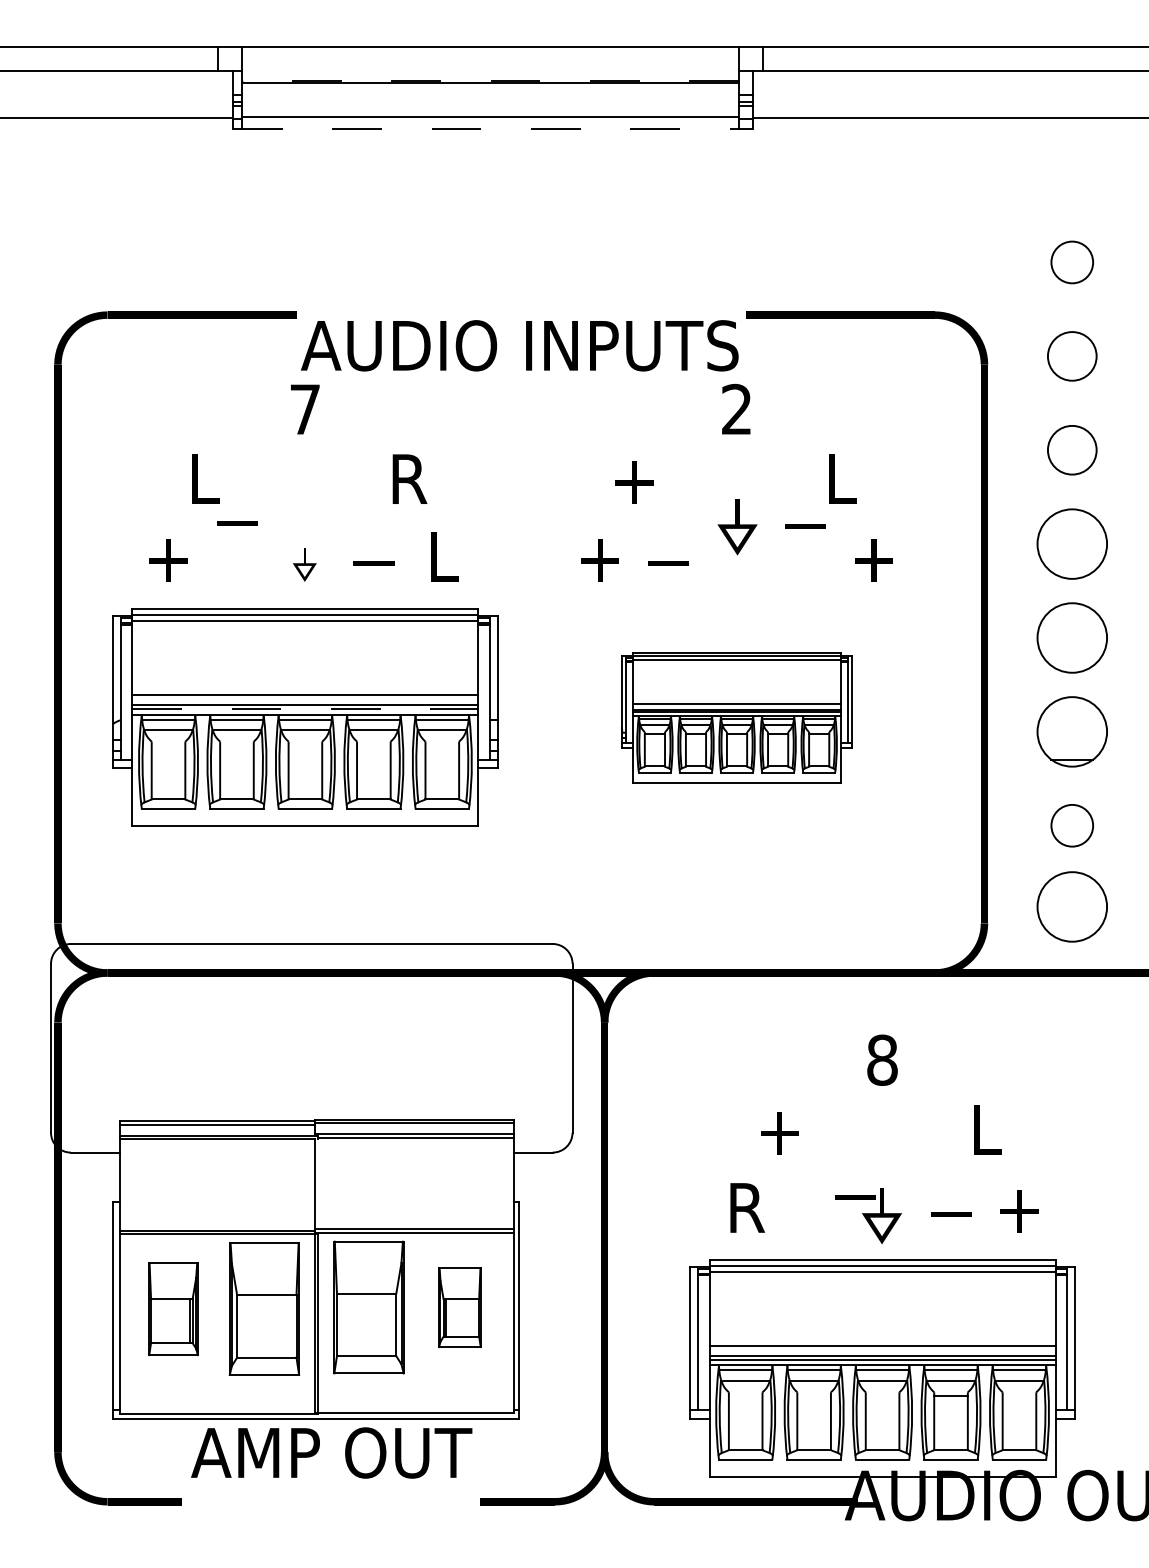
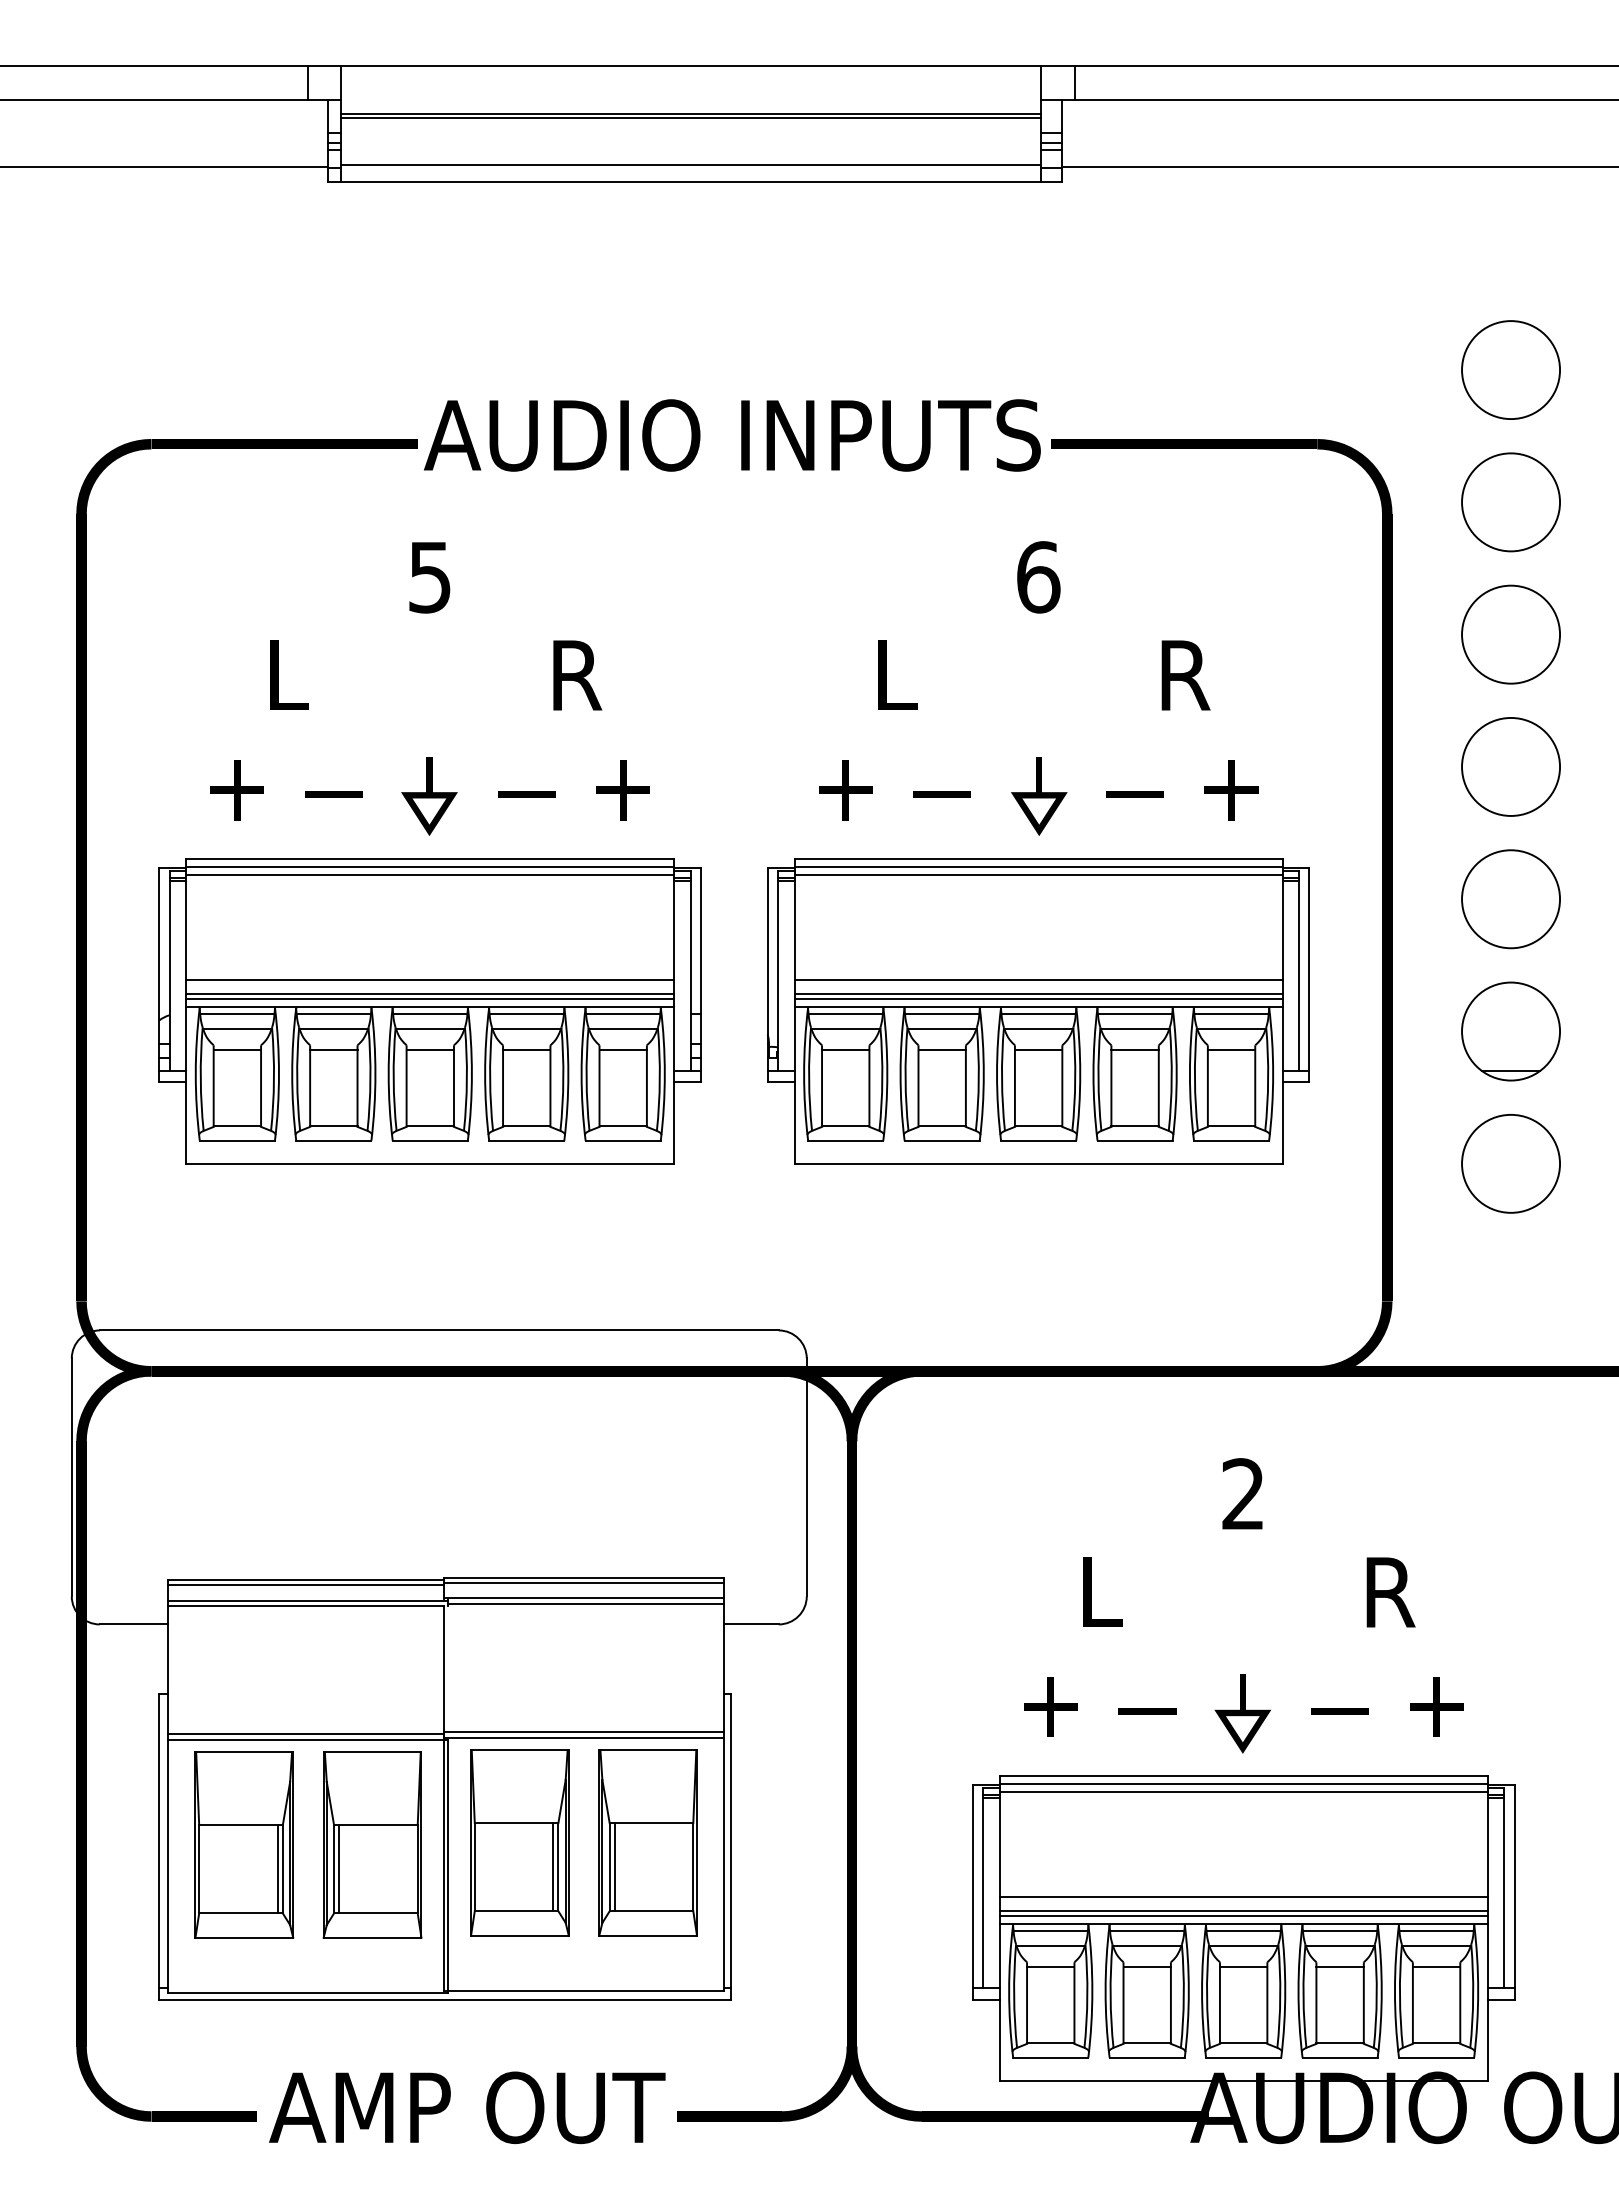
line: (490, 80) -> (691, 113), dashed -> solid
line: (492, 129) -> (694, 182), dashed -> solid
circle: (1071, 262) -> (1510, 369), size x1.67
text: (519, 345) -> (732, 435), moved
circle: (1071, 356) -> (1510, 502), size x1.43
text: (304, 409) -> (429, 577), 7 -> 5
text: (736, 409) -> (1038, 577), 2 -> 6
circle: (1072, 450) -> (1511, 634), size x1.43
text: (634, 478) -> (893, 674), + -> L
text: (841, 479) -> (1185, 675), L -> R
line: (236, 523) -> (333, 794), moved
line: (805, 526) -> (1134, 794), moved
part: (737, 527) -> (1039, 796), moved
text: (441, 557) -> (622, 785), L -> +
part: (304, 565) -> (429, 796), size x1.67
line: (305, 709) -> (430, 999), dashed -> solid
part: (736, 717) -> (1038, 1011), size x1.67
line: (168, 745) -> (237, 1050), added
line: (236, 745) -> (333, 1050), added
line: (304, 745) -> (429, 1050), added
line: (373, 745) -> (526, 1050), added
line: (441, 745) -> (622, 1050), added
circle: (1072, 825) -> (1511, 1163), size x1.67
circle: (1071, 907) -> (1510, 1278), removed
text: (882, 1060) -> (1243, 1494), 8 -> 2
text: (779, 1129) -> (1098, 1591), + -> L
text: (986, 1129) -> (1390, 1592), L -> R
line: (855, 1197) -> (1147, 1711), moved
text: (746, 1207) -> (1051, 1702), R -> +
part: (459, 1307) -> (647, 1842), size x1.67
part: (173, 1308) -> (244, 1844), size x1.43
line: (392, 1325) -> (553, 1867), added
line: (240, 1326) -> (339, 1869), added
line: (745, 1396) -> (1050, 1967), added
line: (813, 1396) -> (1146, 1967), added
line: (882, 1396) -> (1243, 1967), added
line: (1019, 1396) -> (1436, 1967), added
text: (331, 1452) -> (467, 2107), moved

